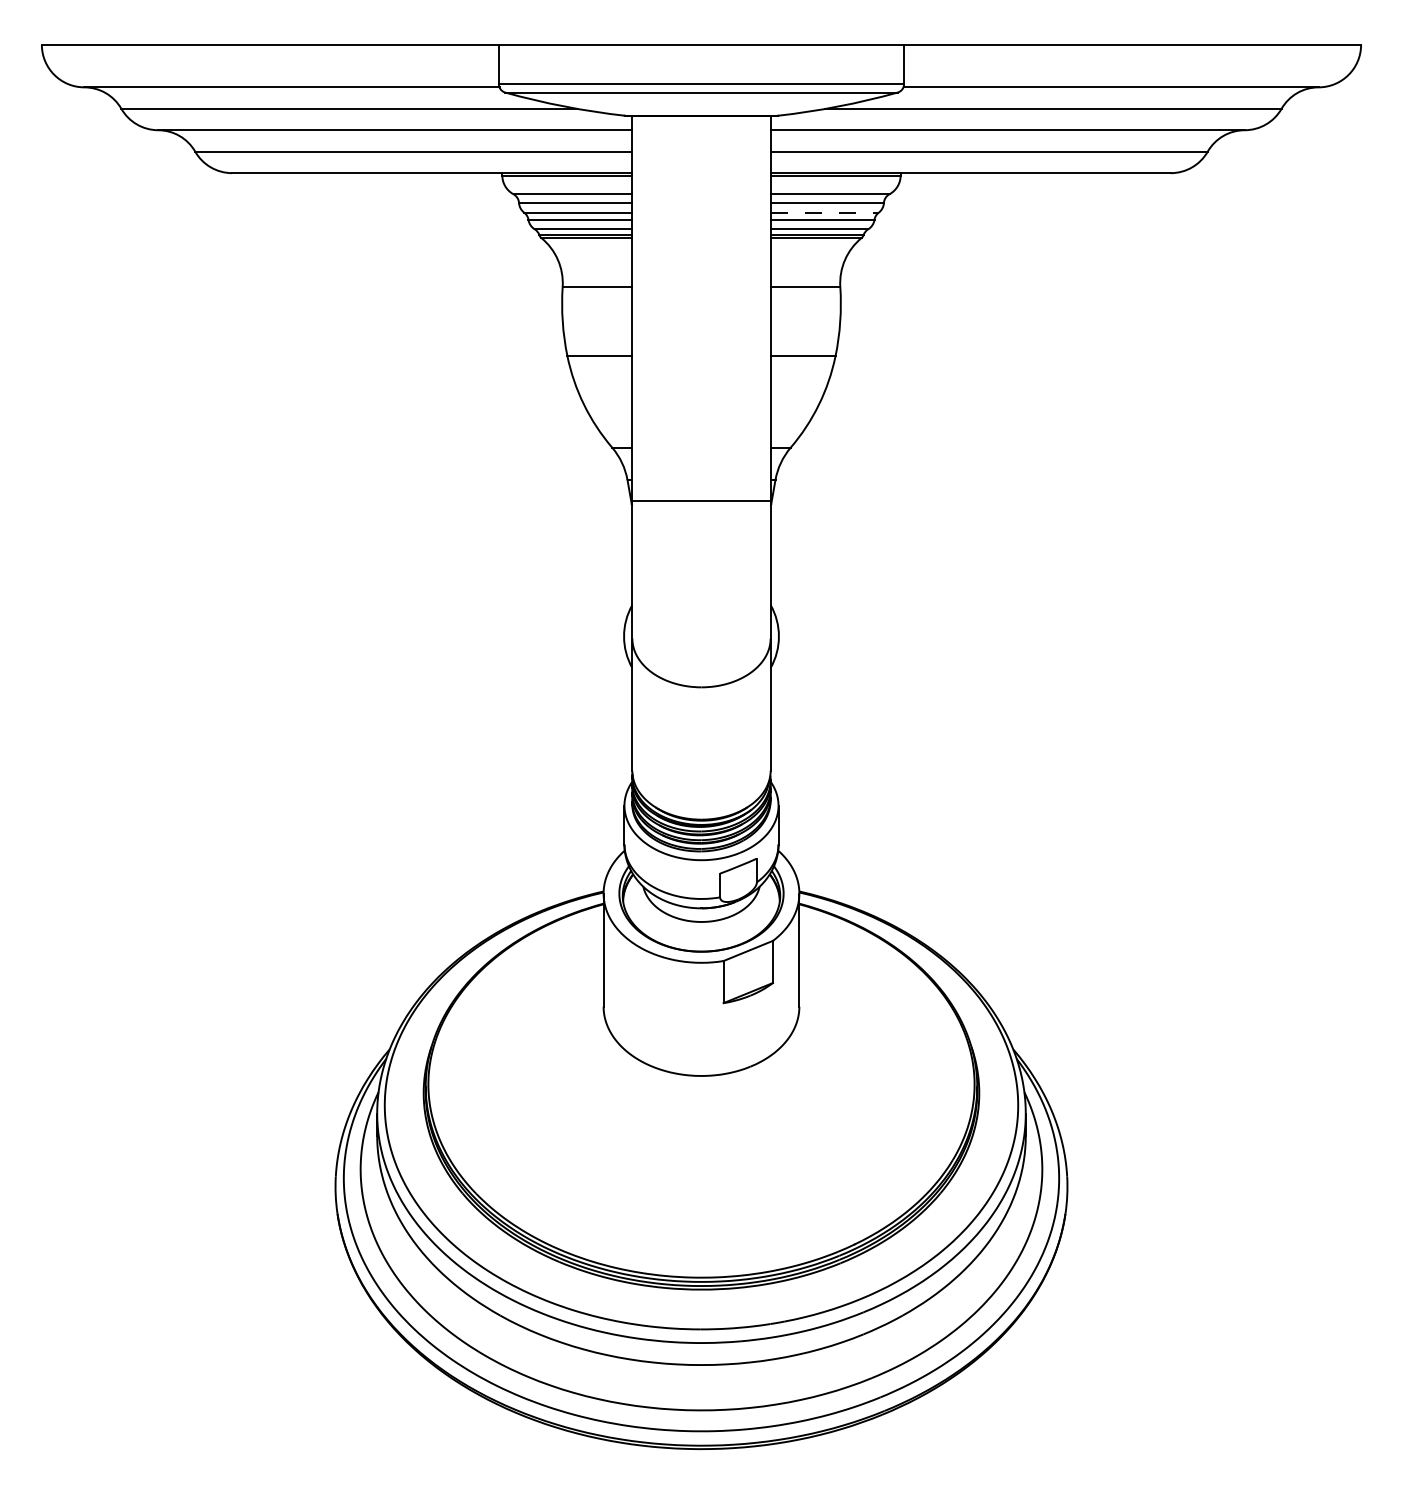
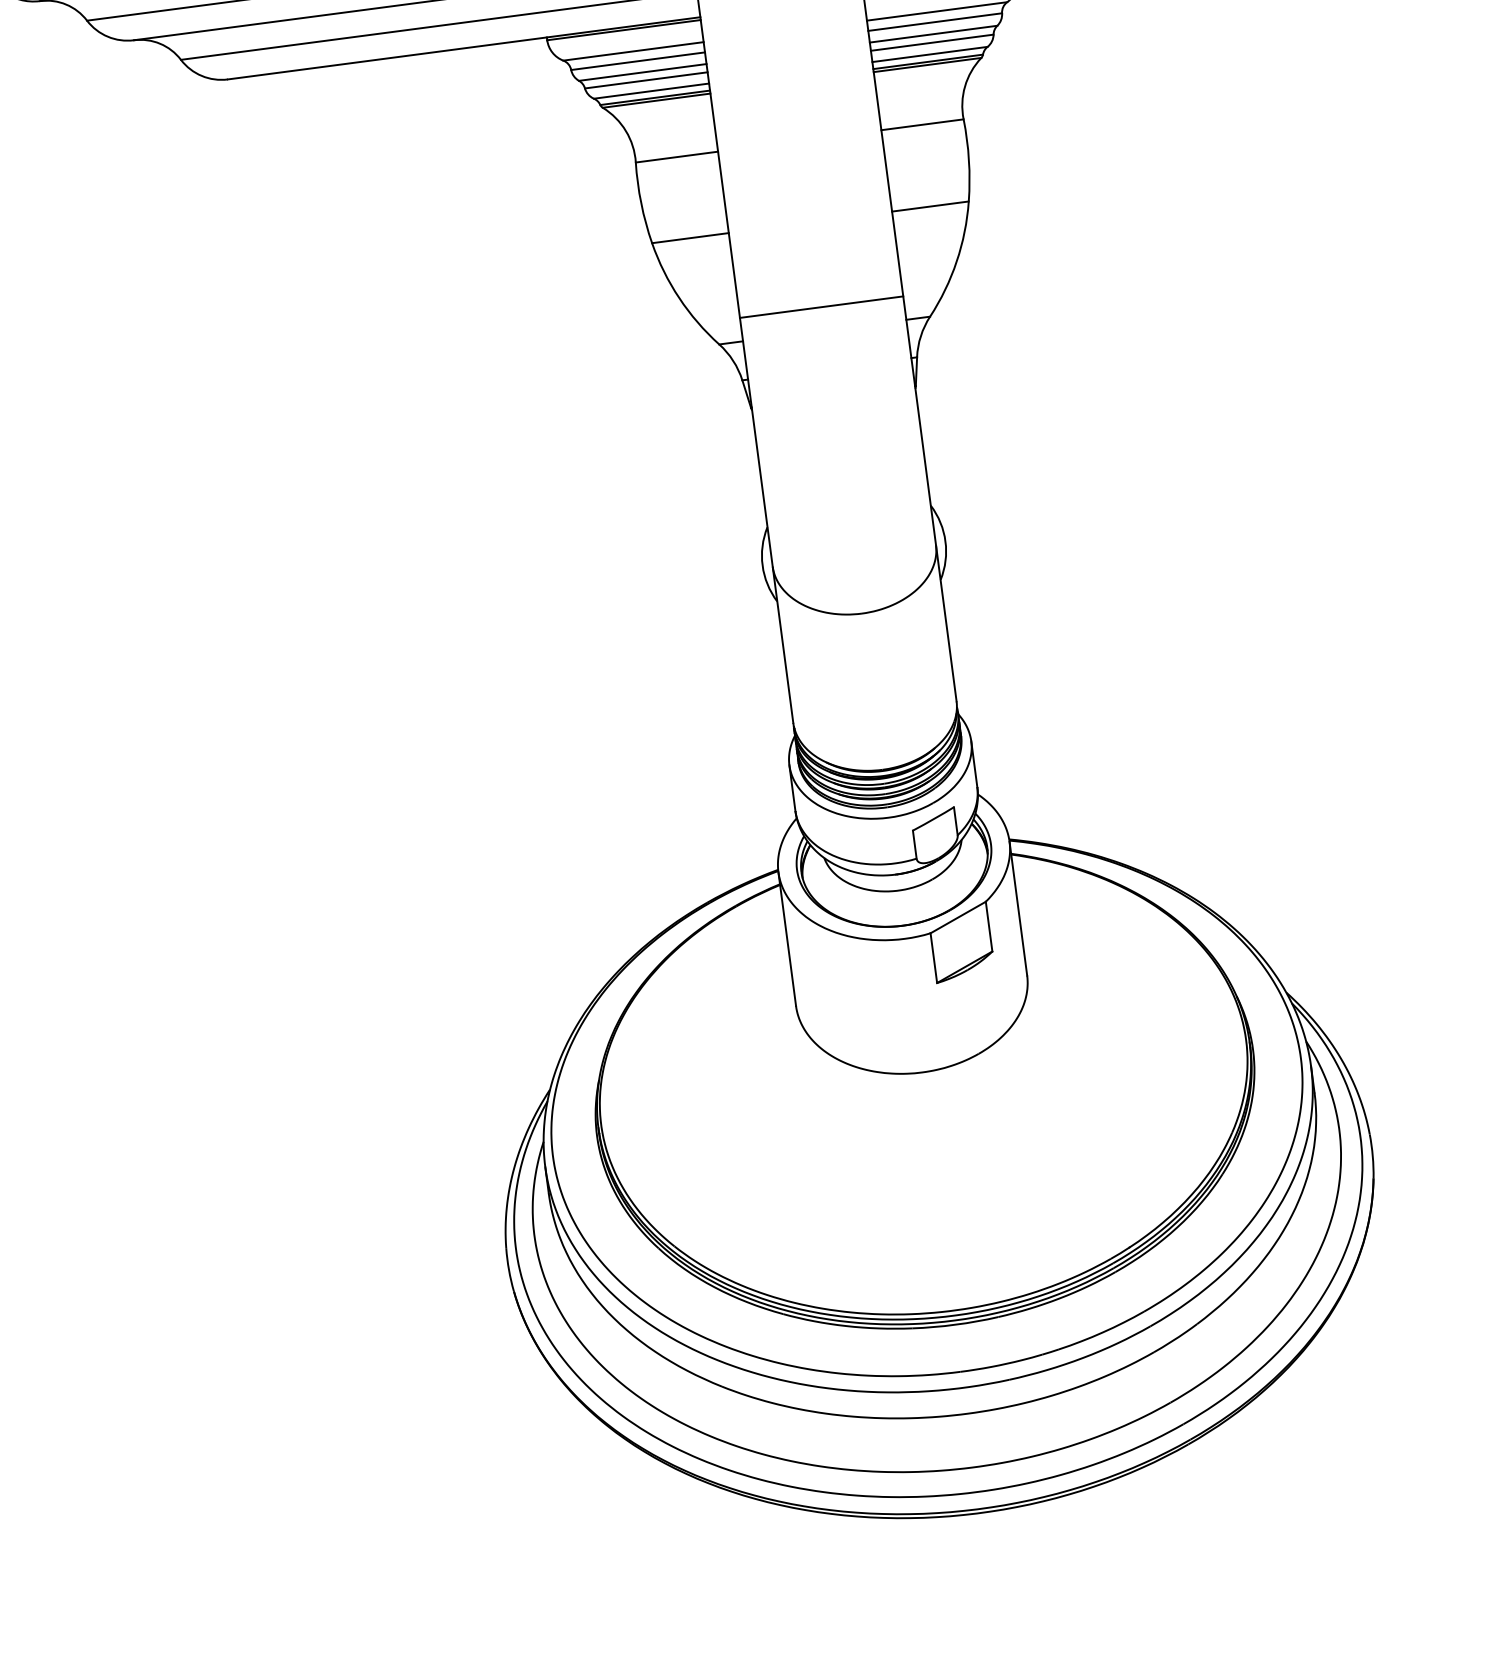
line: (825, 212) -> (934, 33), dashed -> solid
line: (701, 500) -> (821, 306), moved

